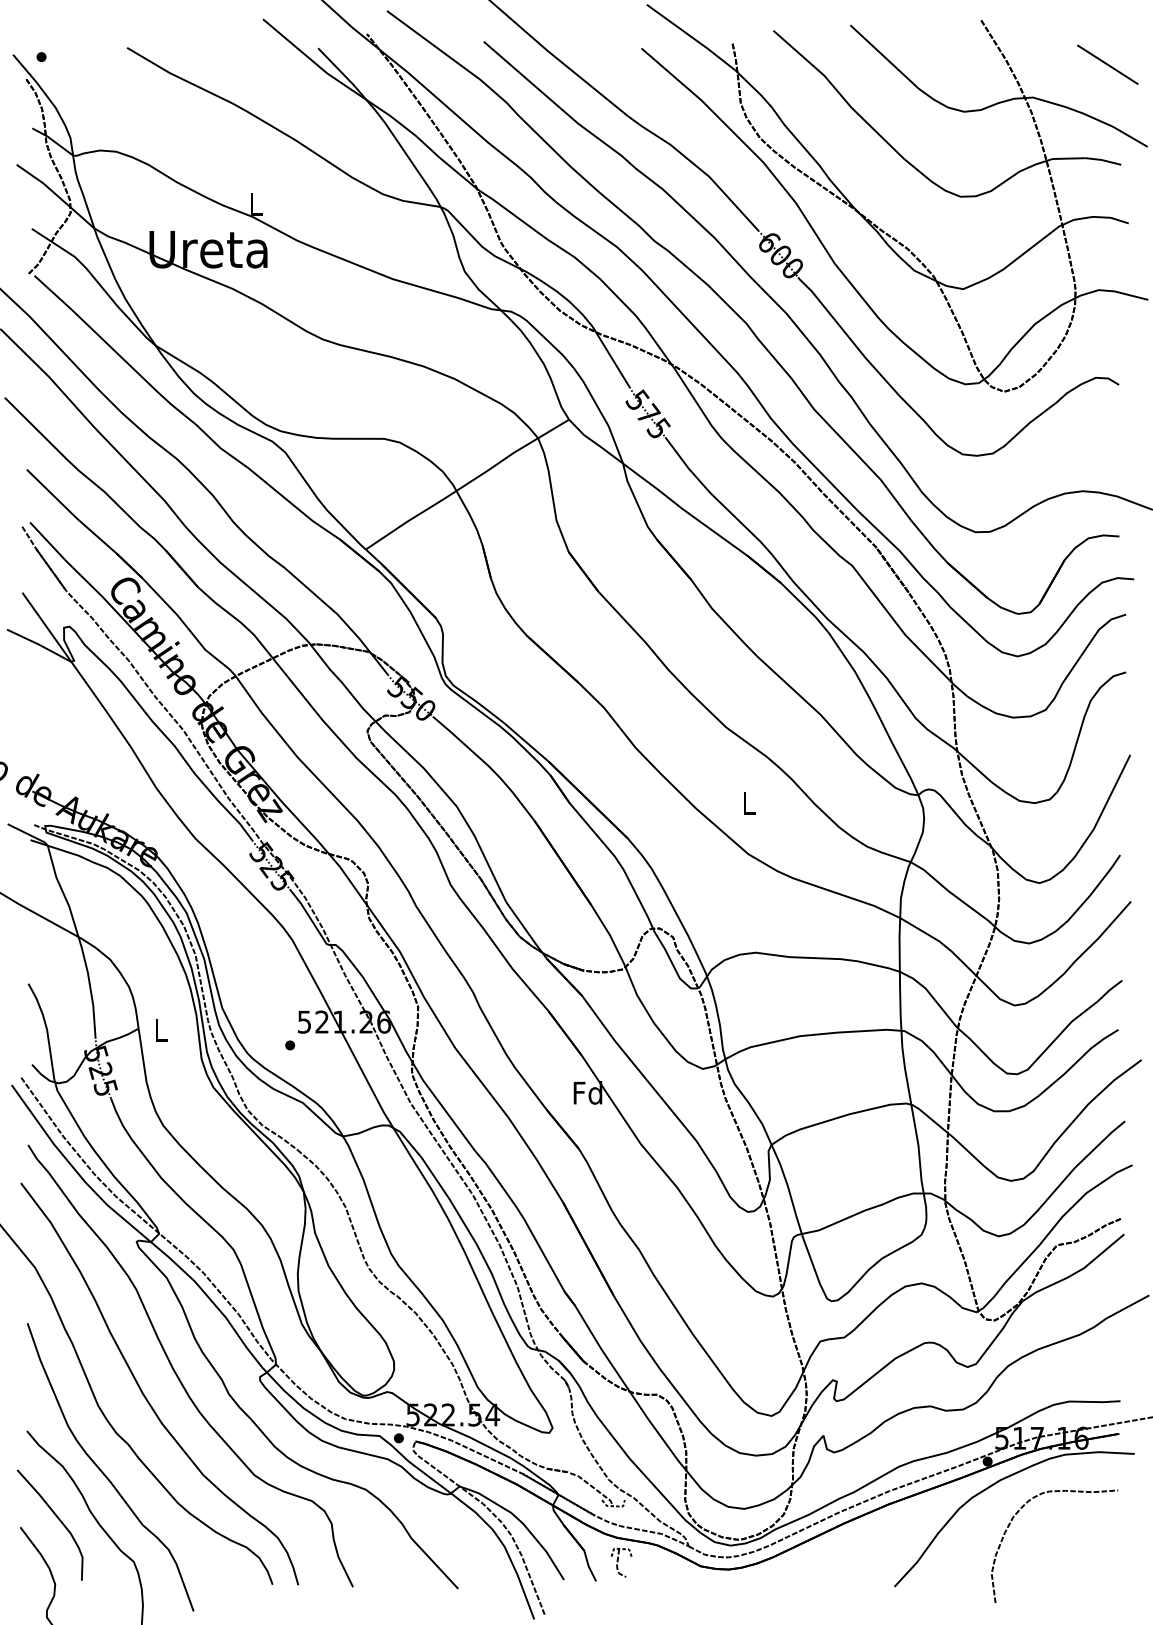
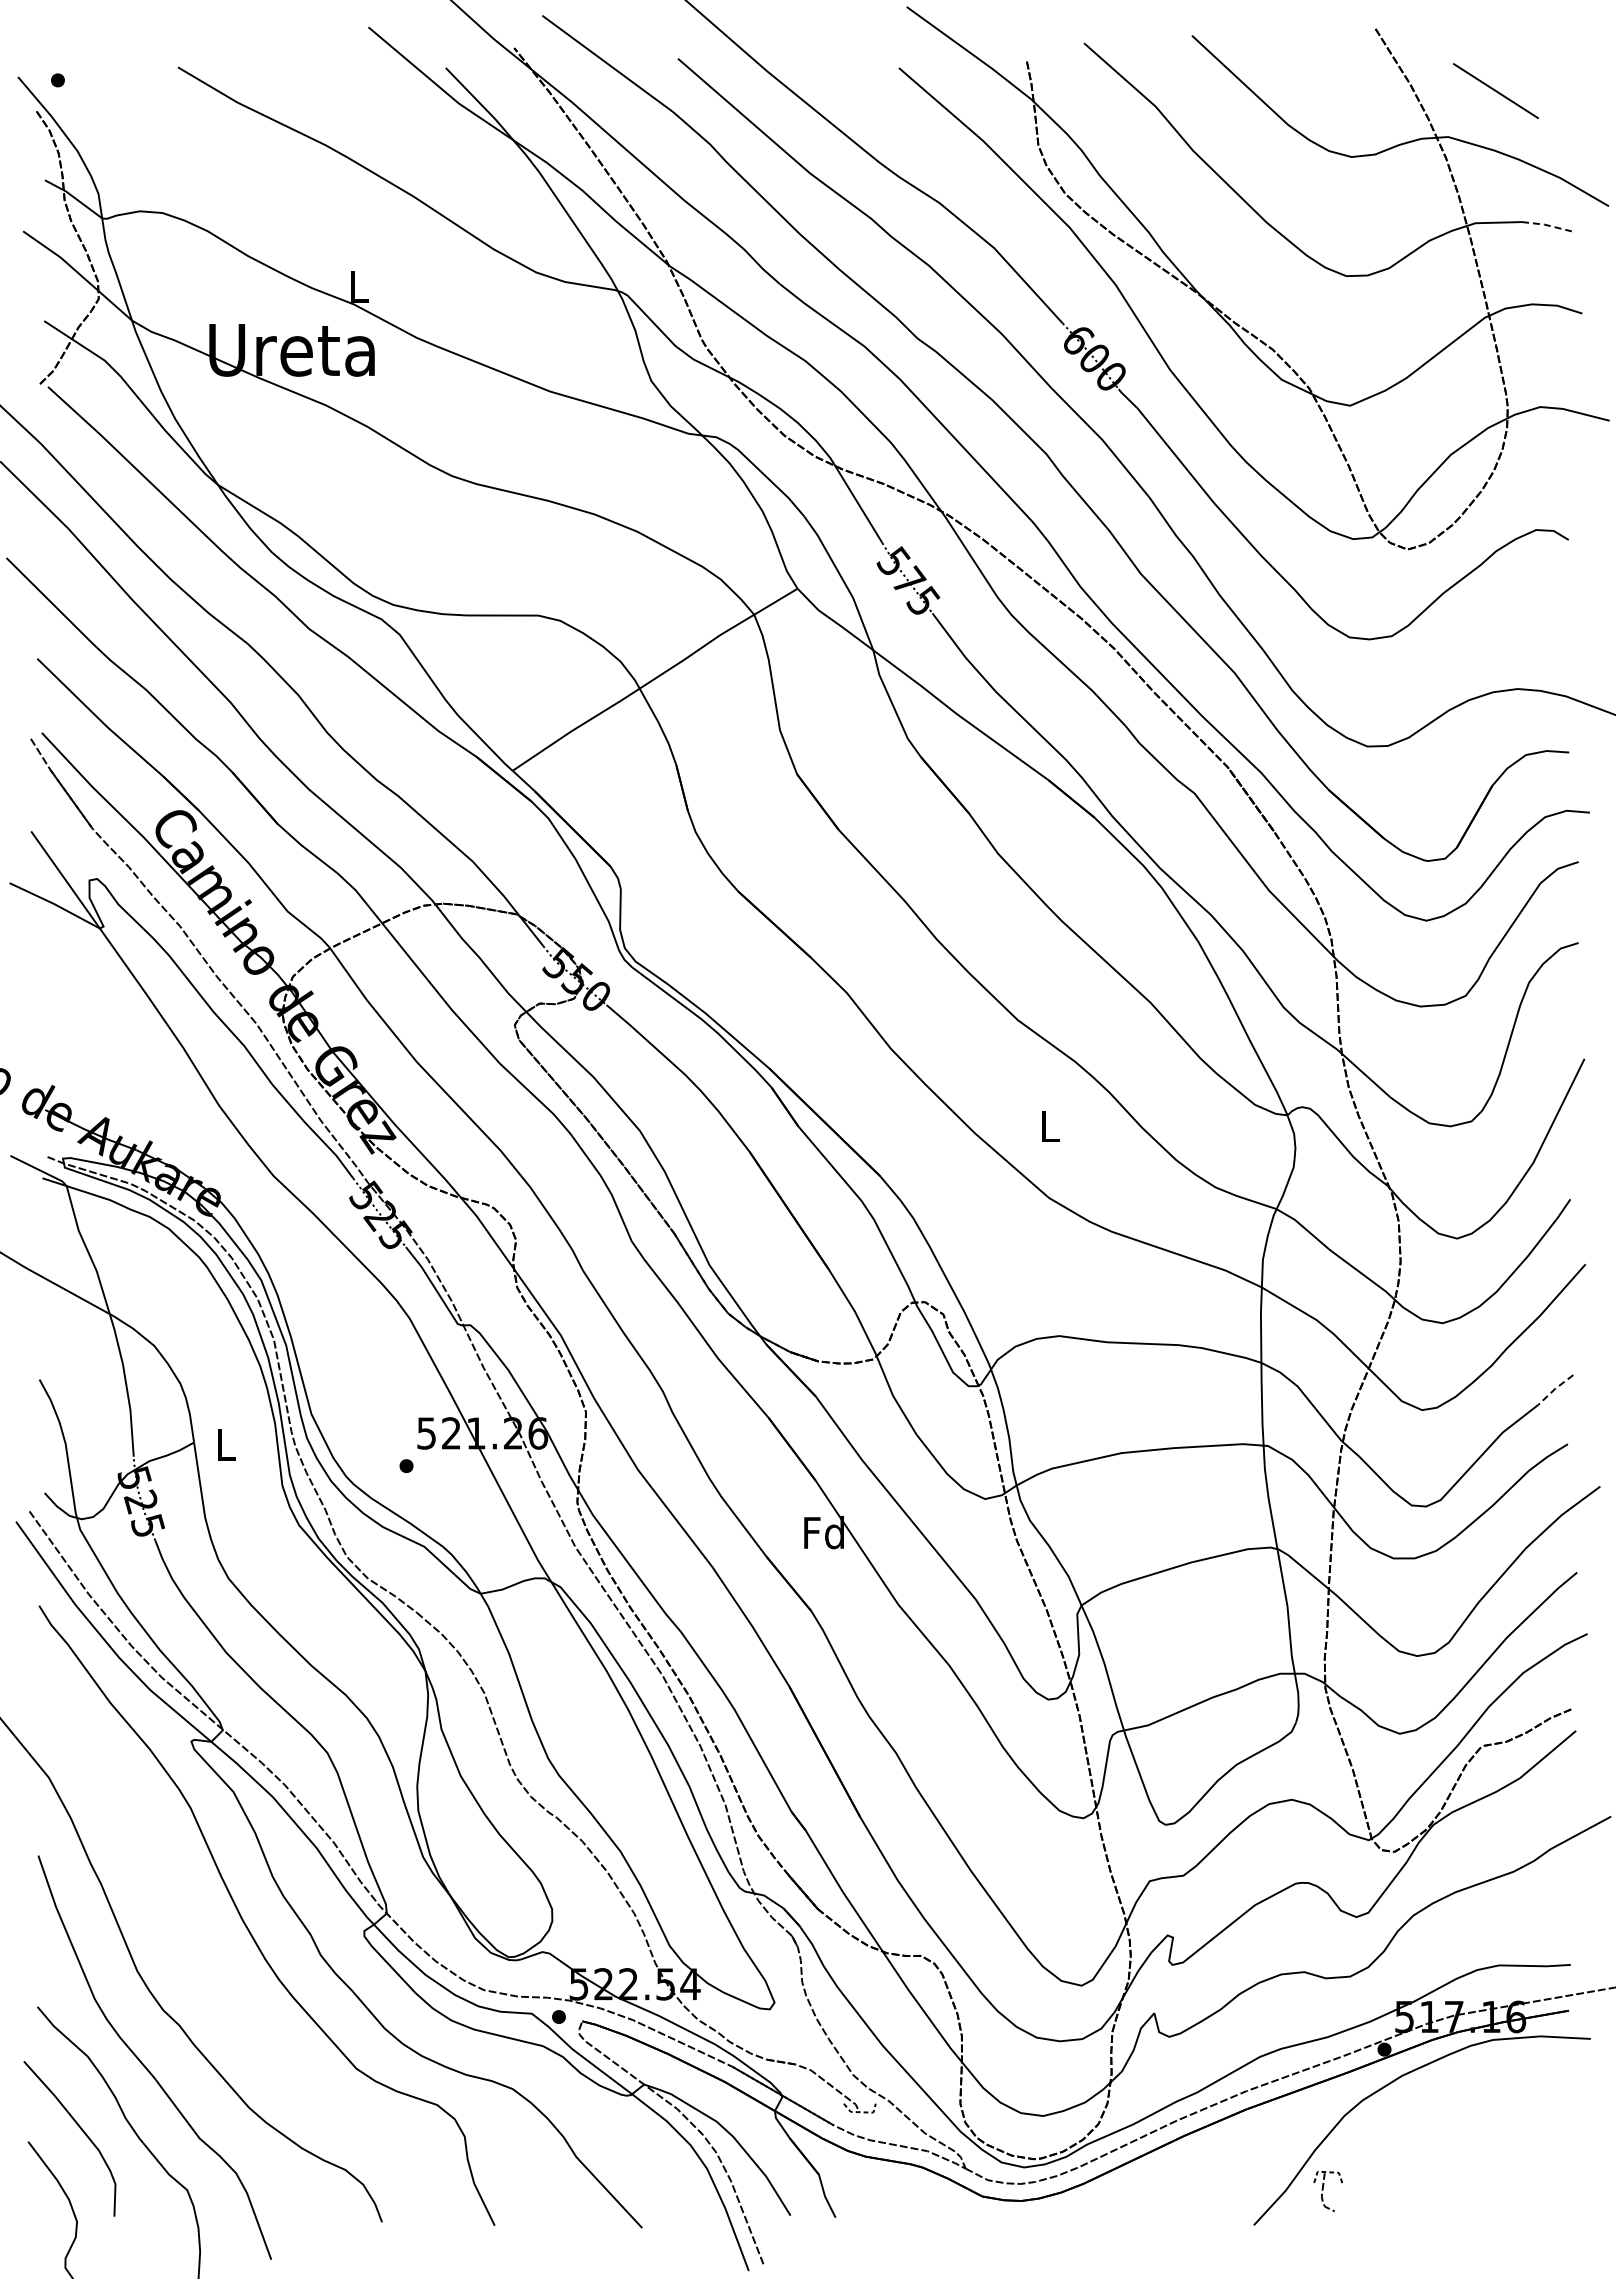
line: (1107, 64) -> (1495, 90), moved
line: (1103, 160) -> (1547, 225), solid -> dashed
line: (1109, 990) -> (1555, 1388), solid -> dashed
curve: (143, 1393) -> (201, 1954), removed
curve: (1010, 1524) -> (1416, 2137), removed
part: (621, 1562) -> (1327, 2190), moved

